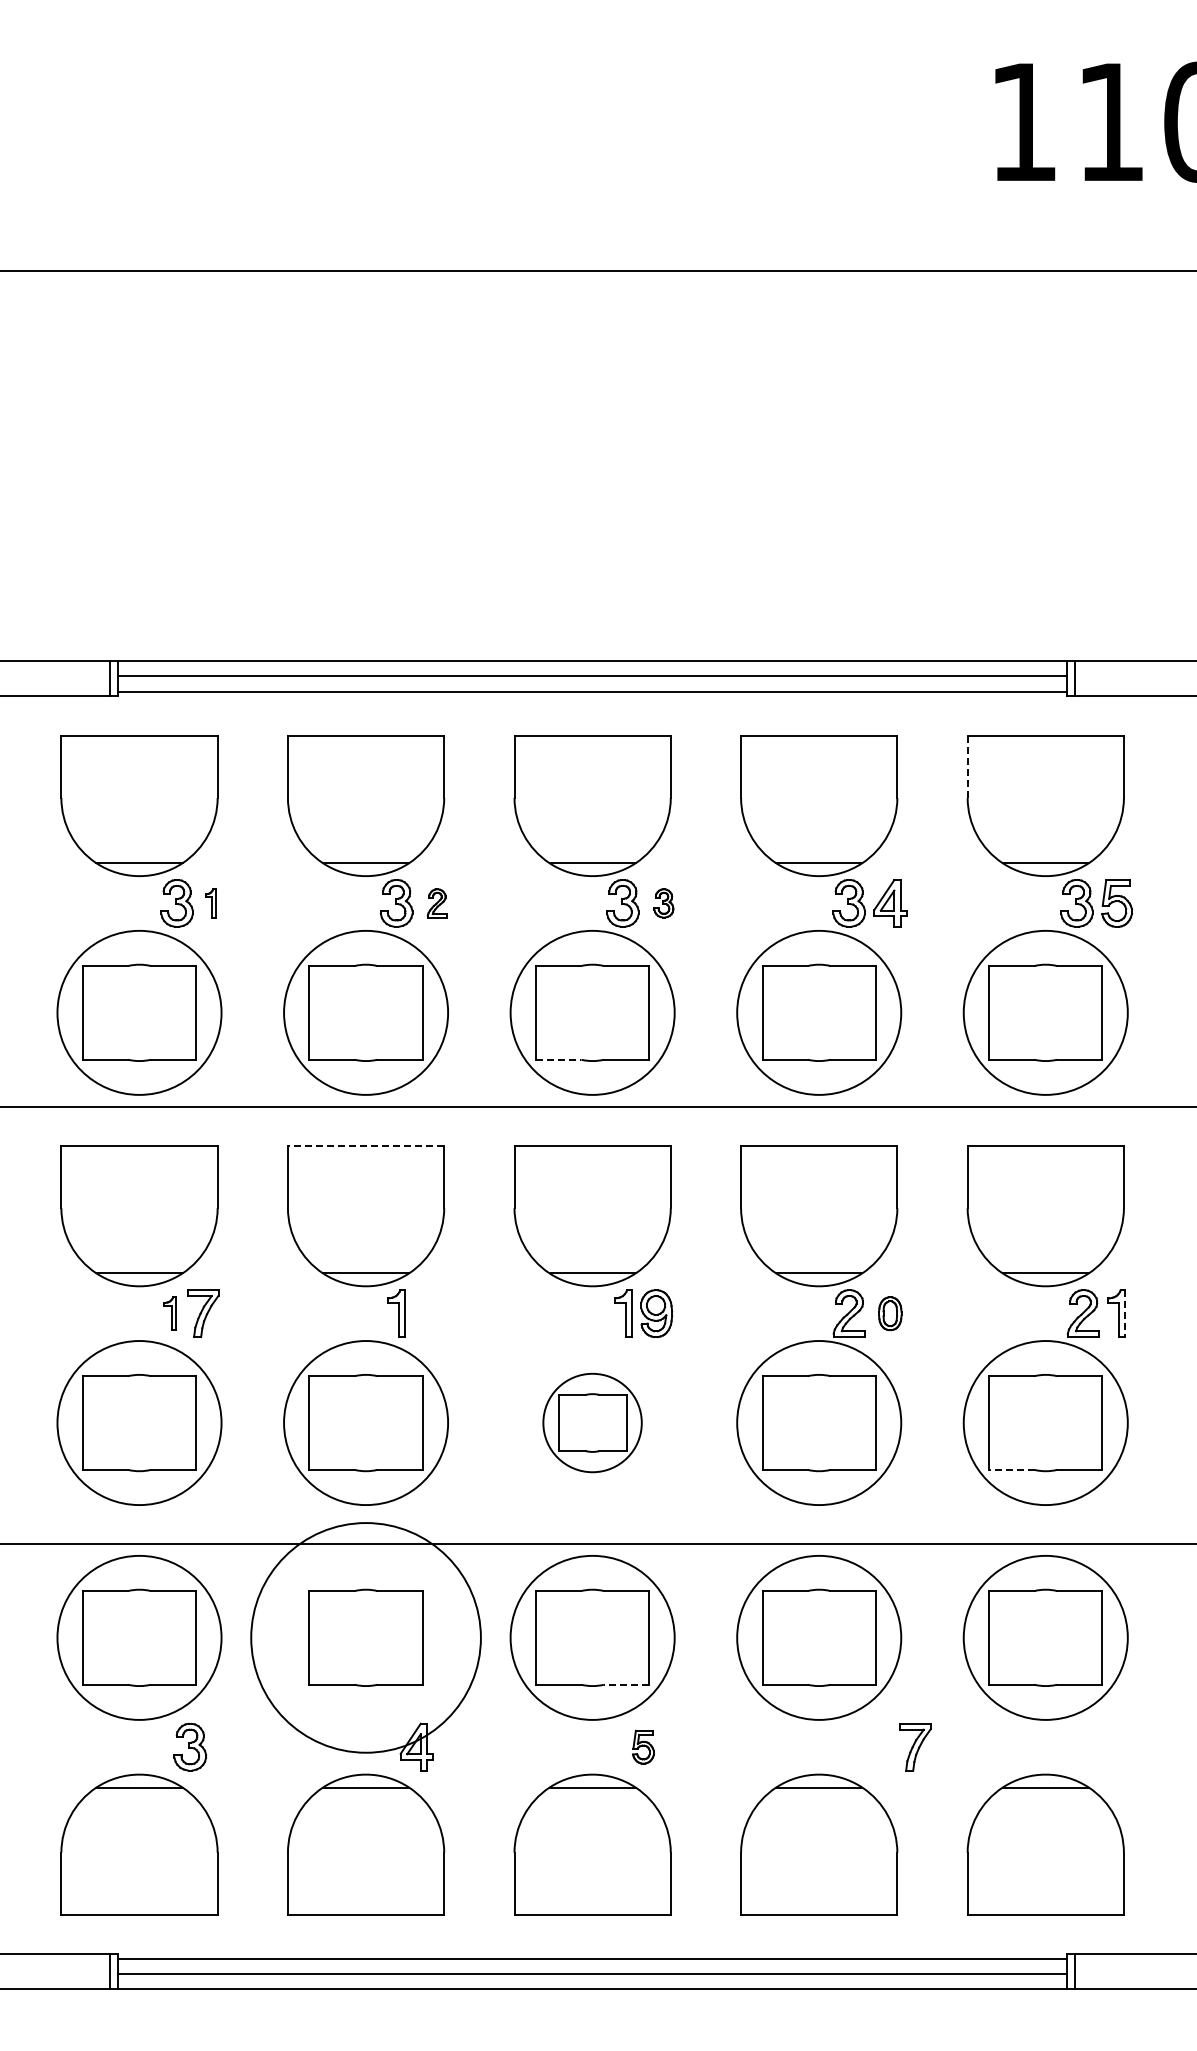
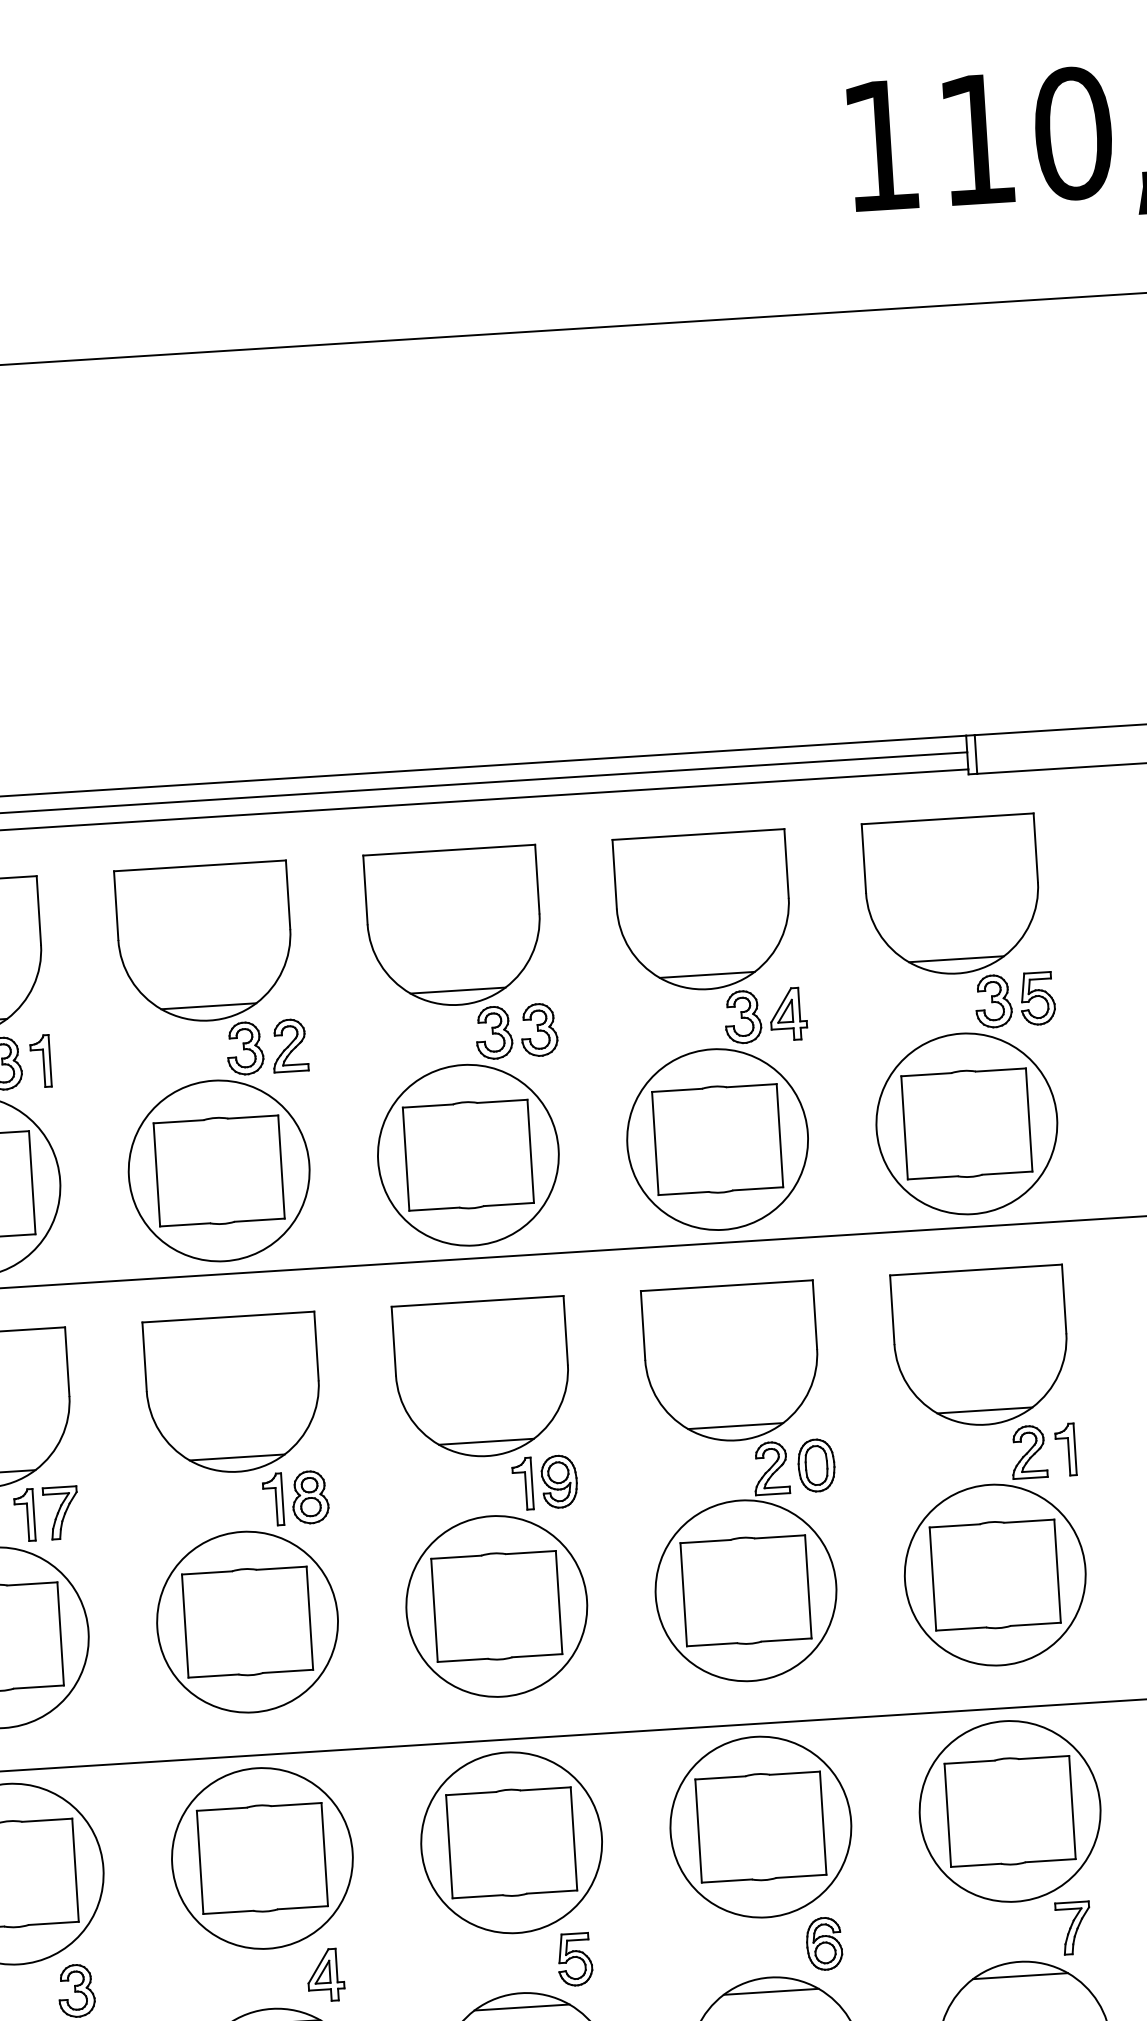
line: (967, 767) -> (863, 859), dashed -> solid
part: (210, 903) -> (40, 1061), size x1.67
part: (436, 903) -> (289, 1045), size x1.67
part: (663, 903) -> (538, 1030), size x1.67
line: (558, 1059) -> (434, 1208), dashed -> solid
line: (365, 1145) -> (227, 1316), dashed -> solid
part: (170, 1313) -> (24, 1515), size x1.43
part: (429, 1313) -> (309, 1497), added
part: (890, 1313) -> (816, 1465), size x1.43
line: (1125, 1314) -> (1075, 1450), dashed -> solid
part: (592, 1422) -> (496, 1605), size x1.67
line: (1011, 1469) -> (960, 1628), dashed -> solid
circle: (366, 1637) -> (262, 1858), size x0.71
line: (626, 1684) -> (552, 1891), dashed -> solid
part: (643, 1746) -> (575, 1958), size x1.43
part: (869, 1746) -> (823, 1943), added
part: (915, 1747) -> (1073, 1928), moved

